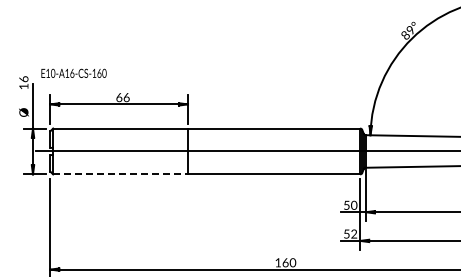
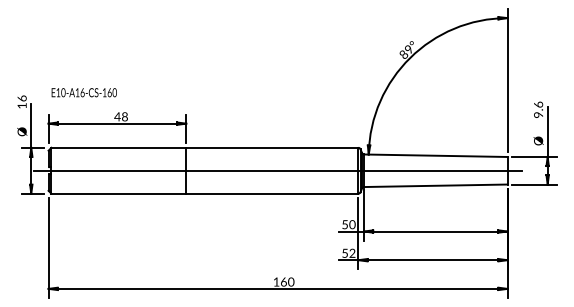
text: (73, 73) -> (83, 92), moved
text: (122, 97) -> (120, 116), 66 -> 48
line: (121, 174) -> (119, 193), dashed -> solid

